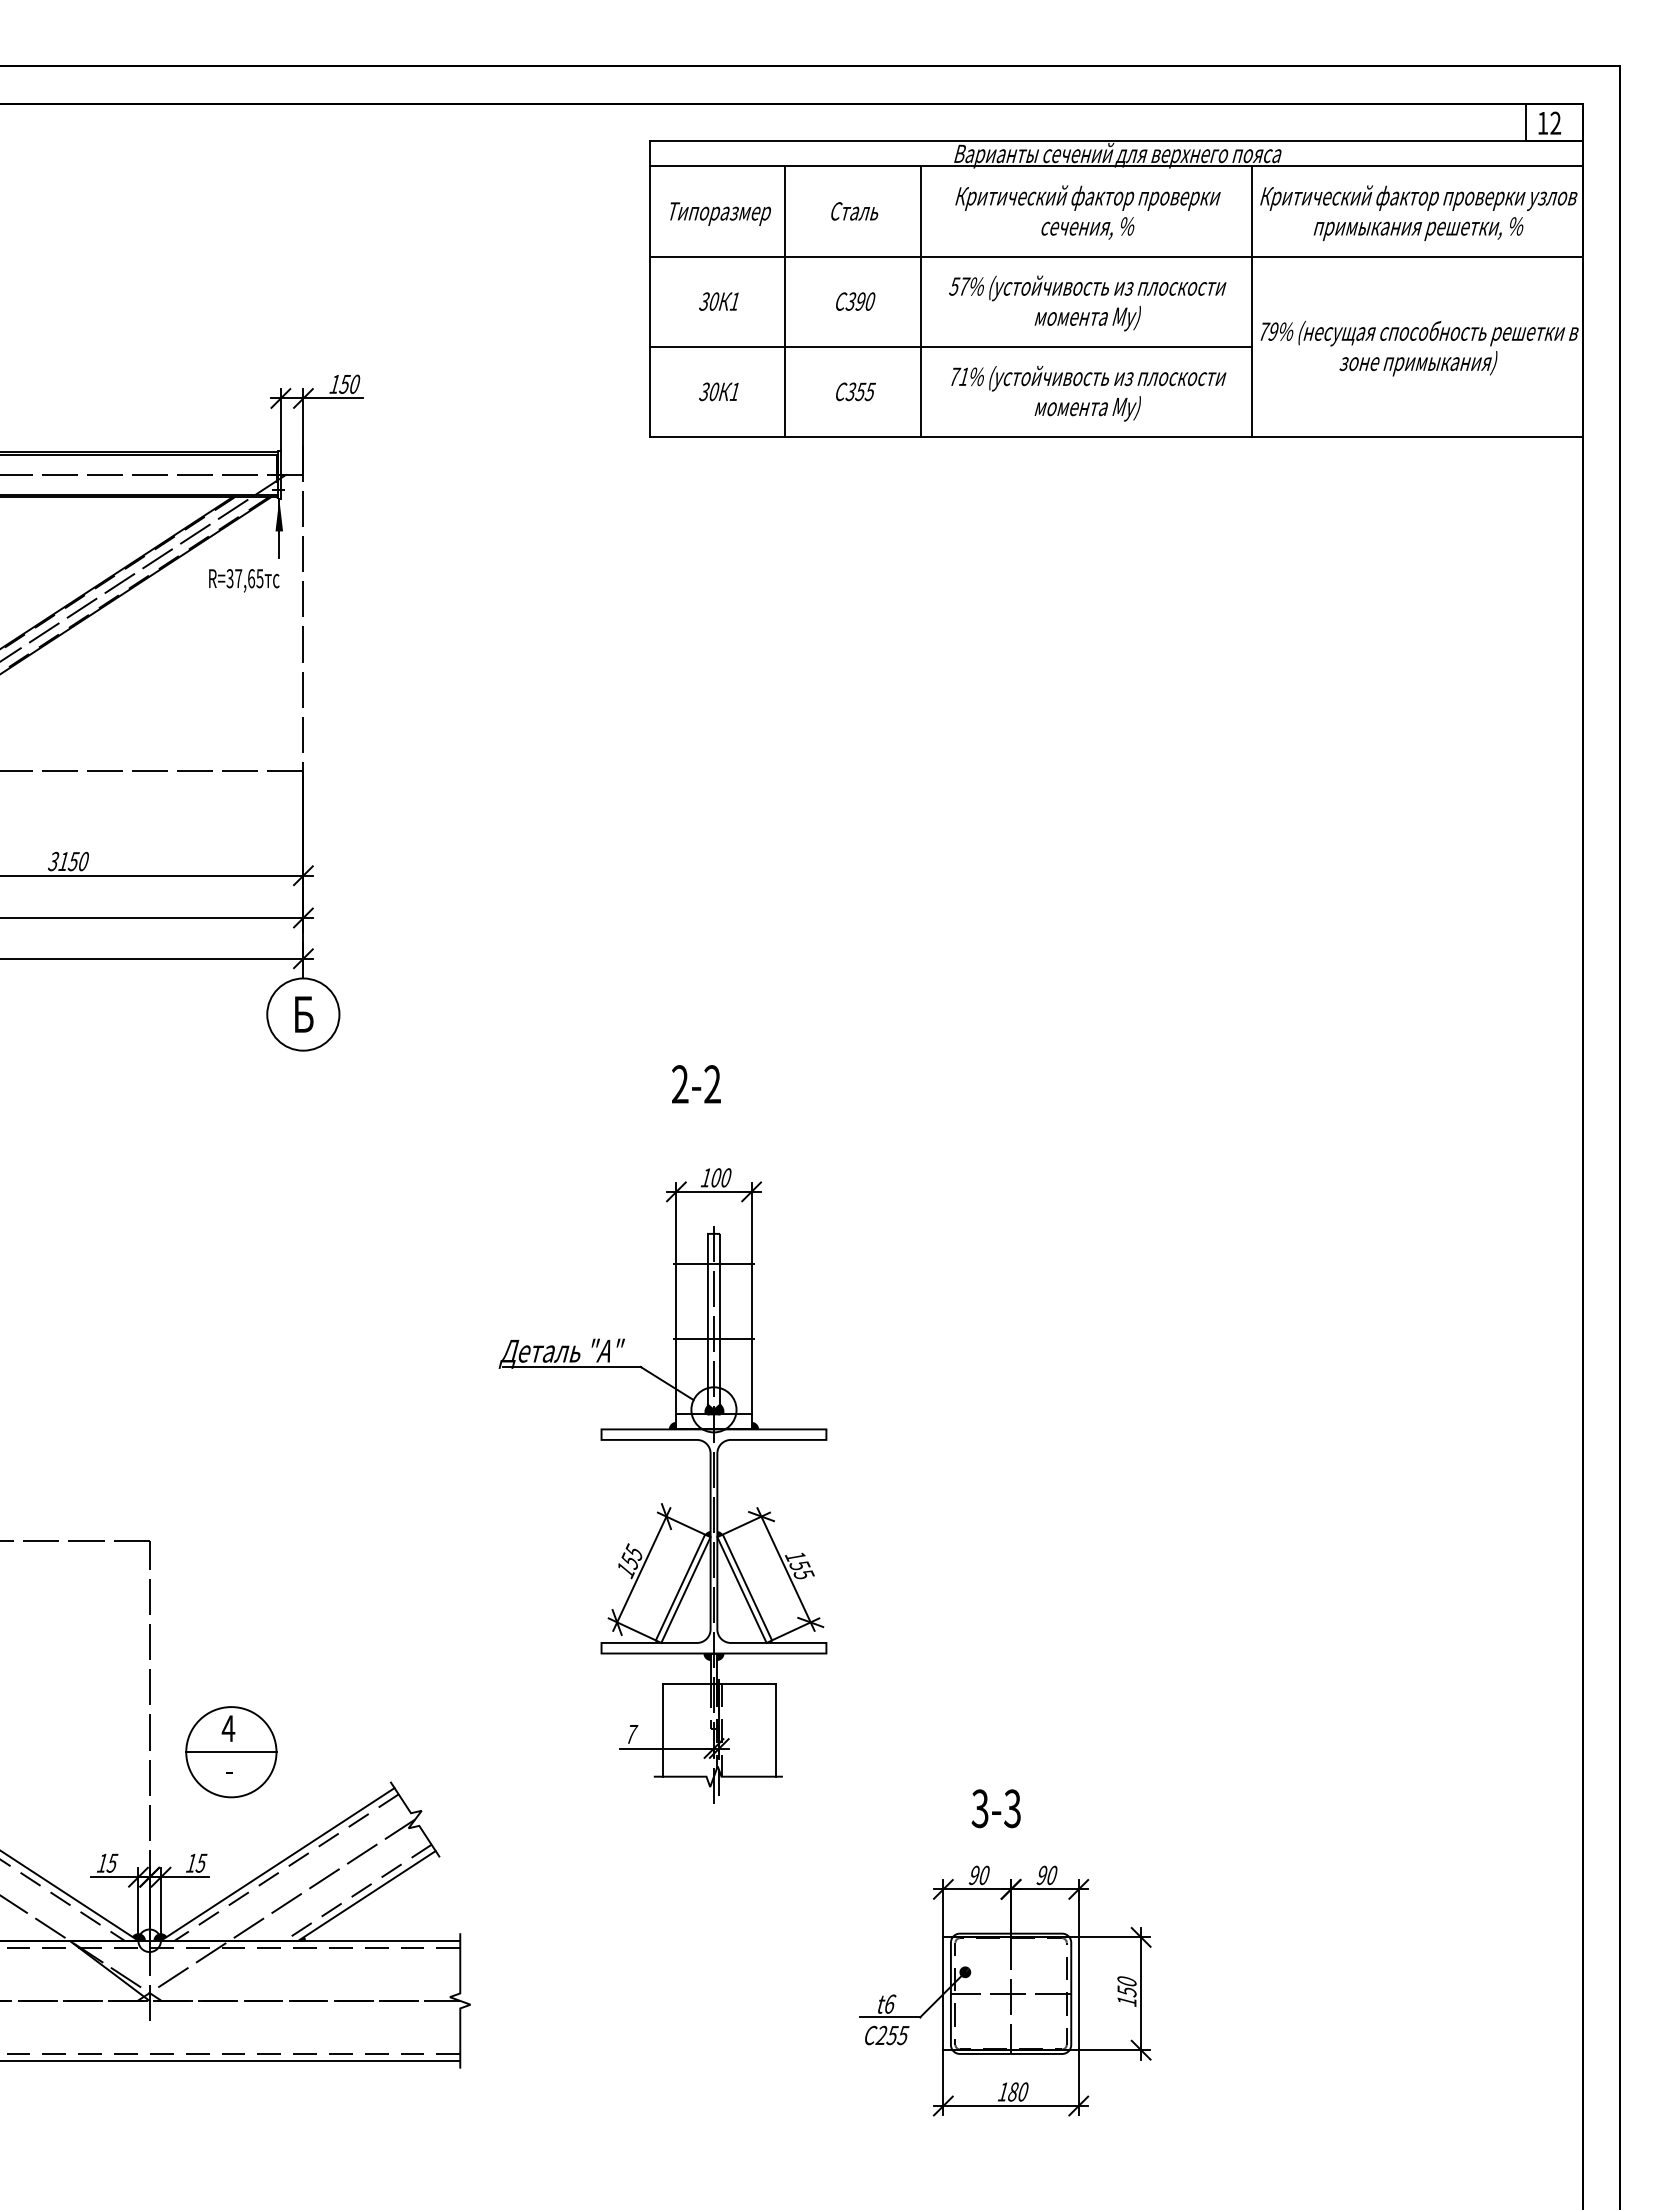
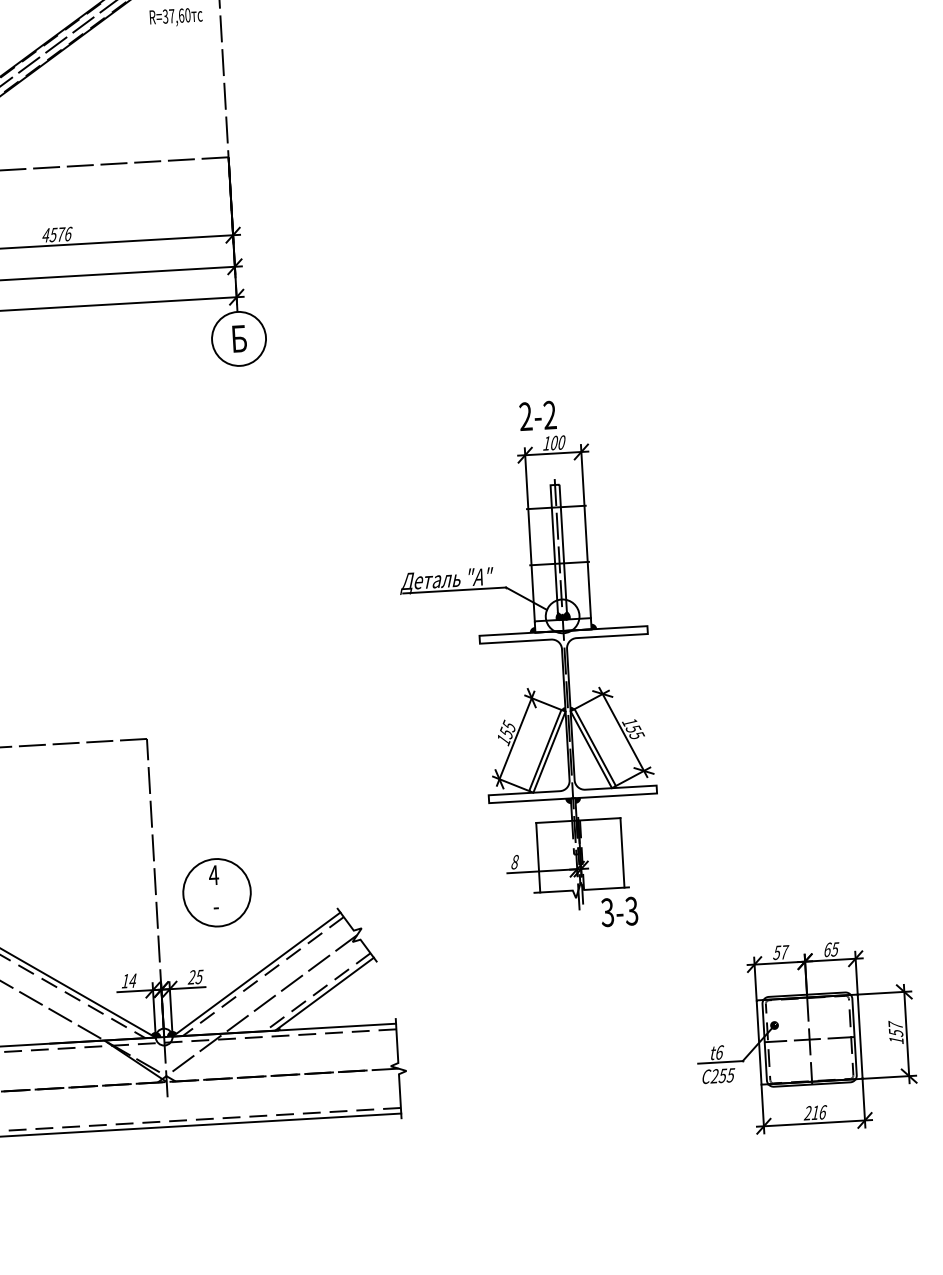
text: (259, 578) -> (187, 15), R=37,65 -> R=37,60
text: (68, 861) -> (57, 234), 3150 -> 4576
text: (696, 1084) -> (538, 416), moved
text: (632, 1733) -> (515, 861), 7 -> 8
line: (231, 1752) -> (217, 892), removed
text: (995, 1808) -> (619, 911), moved
text: (112, 1862) -> (133, 980), 15 -> 14
text: (190, 1862) -> (191, 976), 15 -> 25
text: (979, 1875) -> (780, 952), 90 -> 57
text: (1047, 1875) -> (831, 949), 90 -> 65
text: (1126, 1980) -> (895, 1024), 150 -> 157
text: (1013, 2091) -> (815, 1112), 180 -> 216

